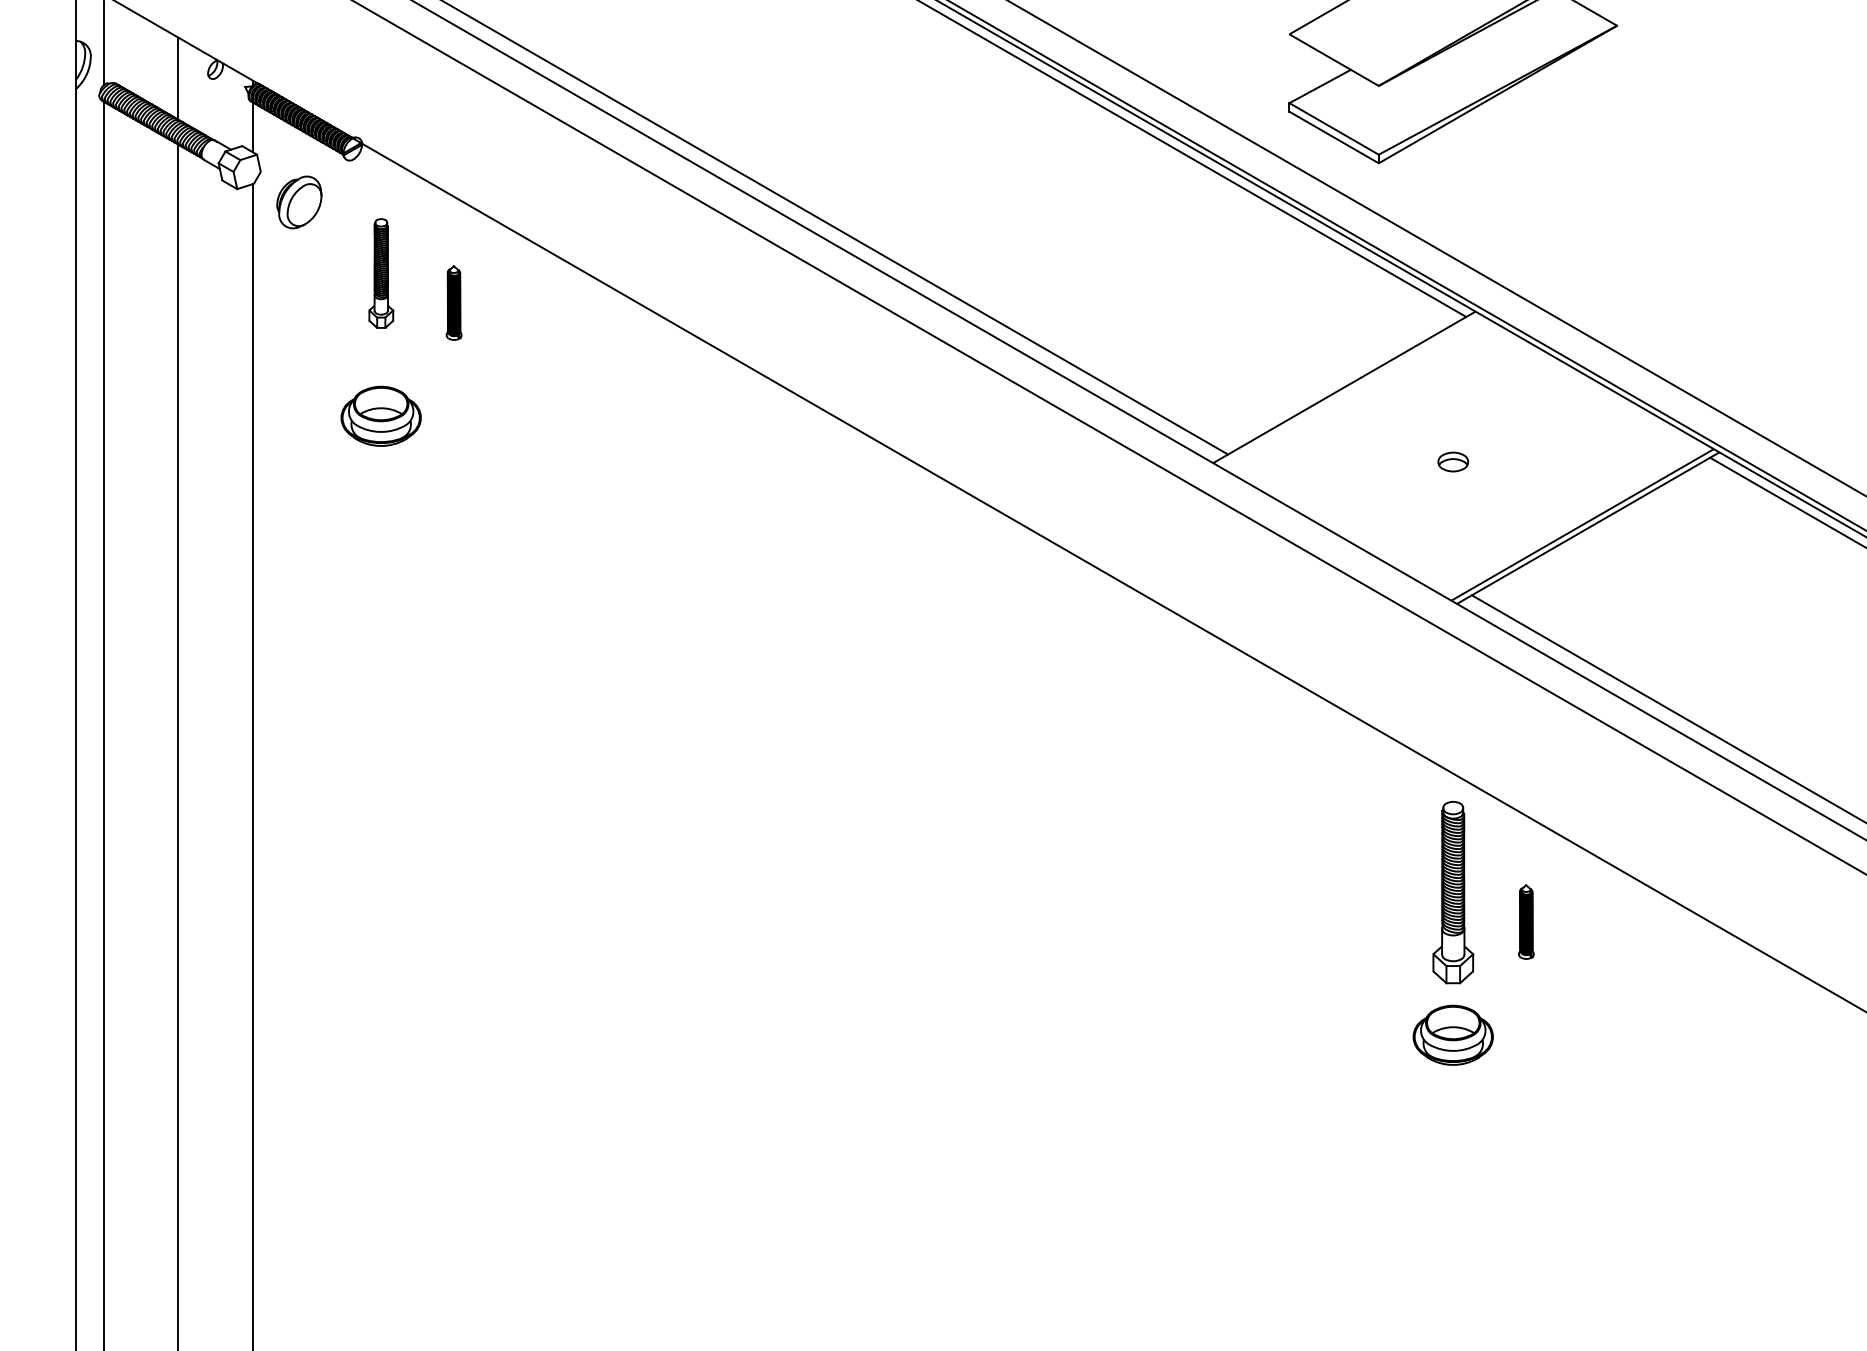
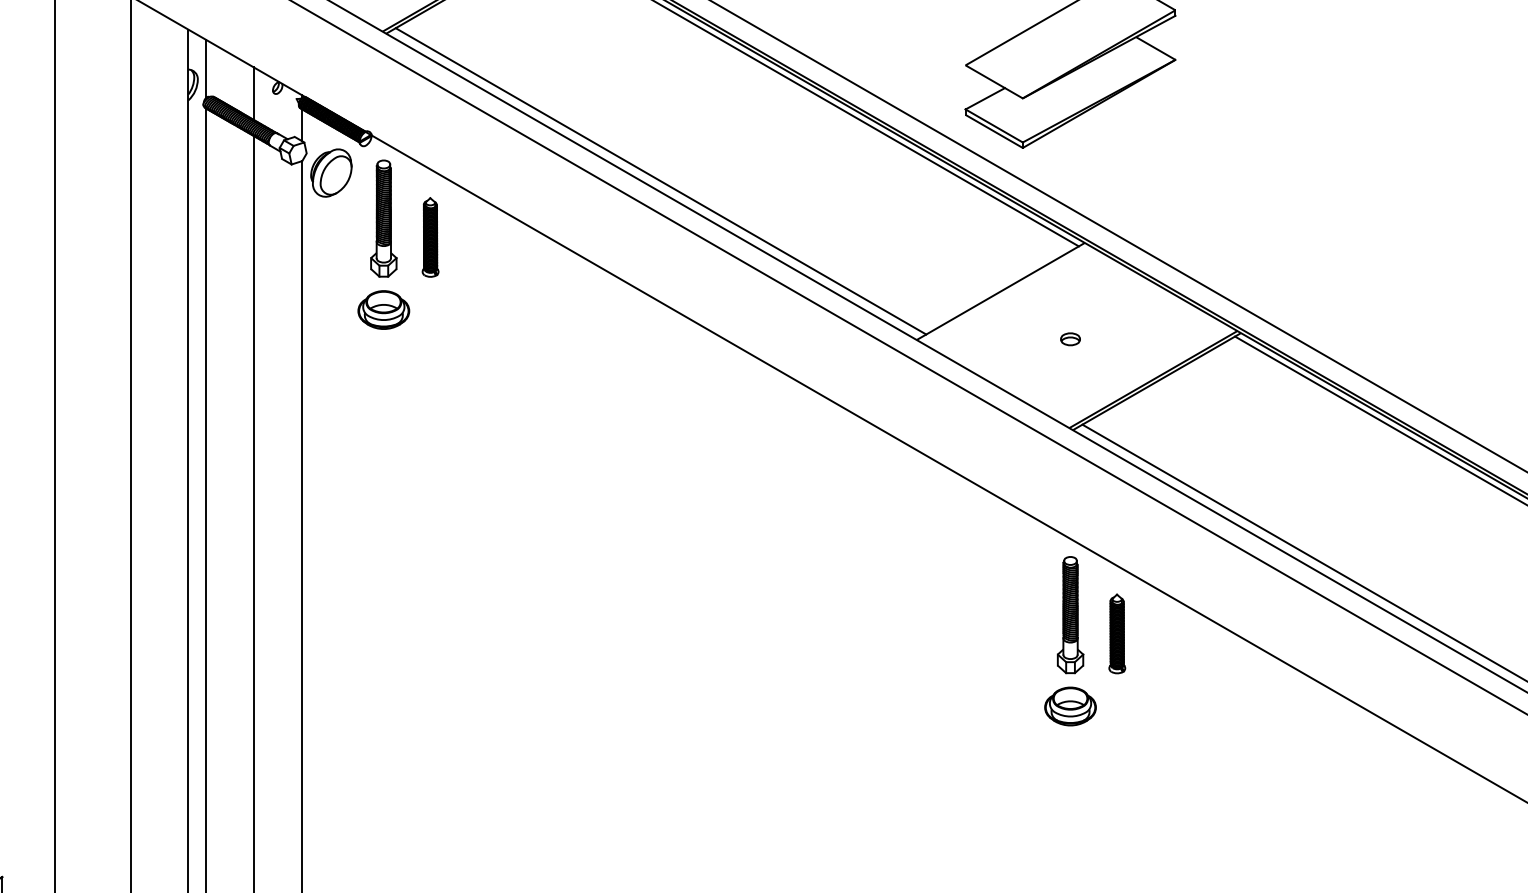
part: (299, 201) -> (331, 172), size x1.43
part: (380, 273) -> (383, 218), size x1.67
part: (454, 303) -> (430, 237), size x1.67
part: (1526, 921) -> (1117, 633), size x1.67

